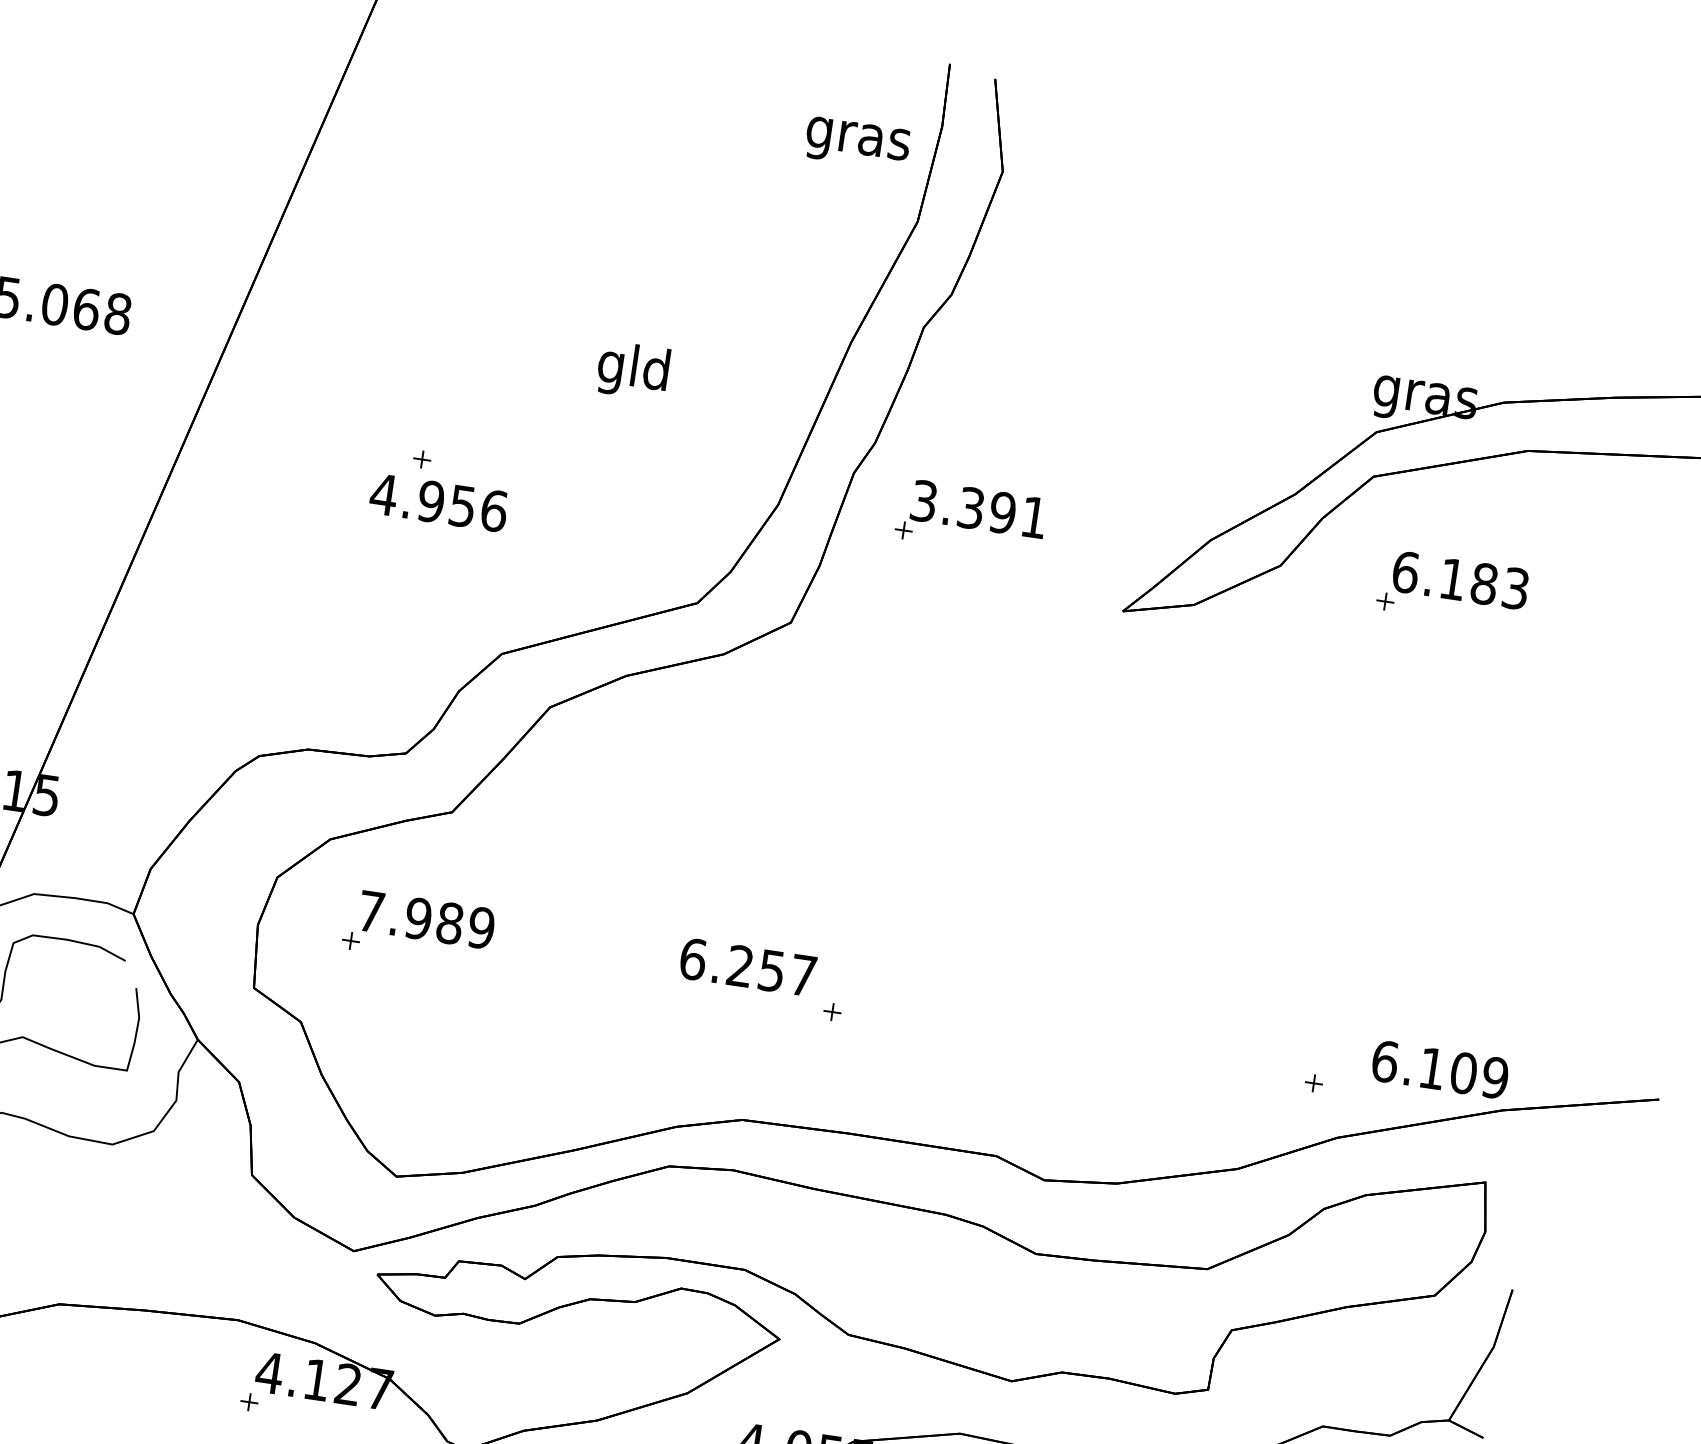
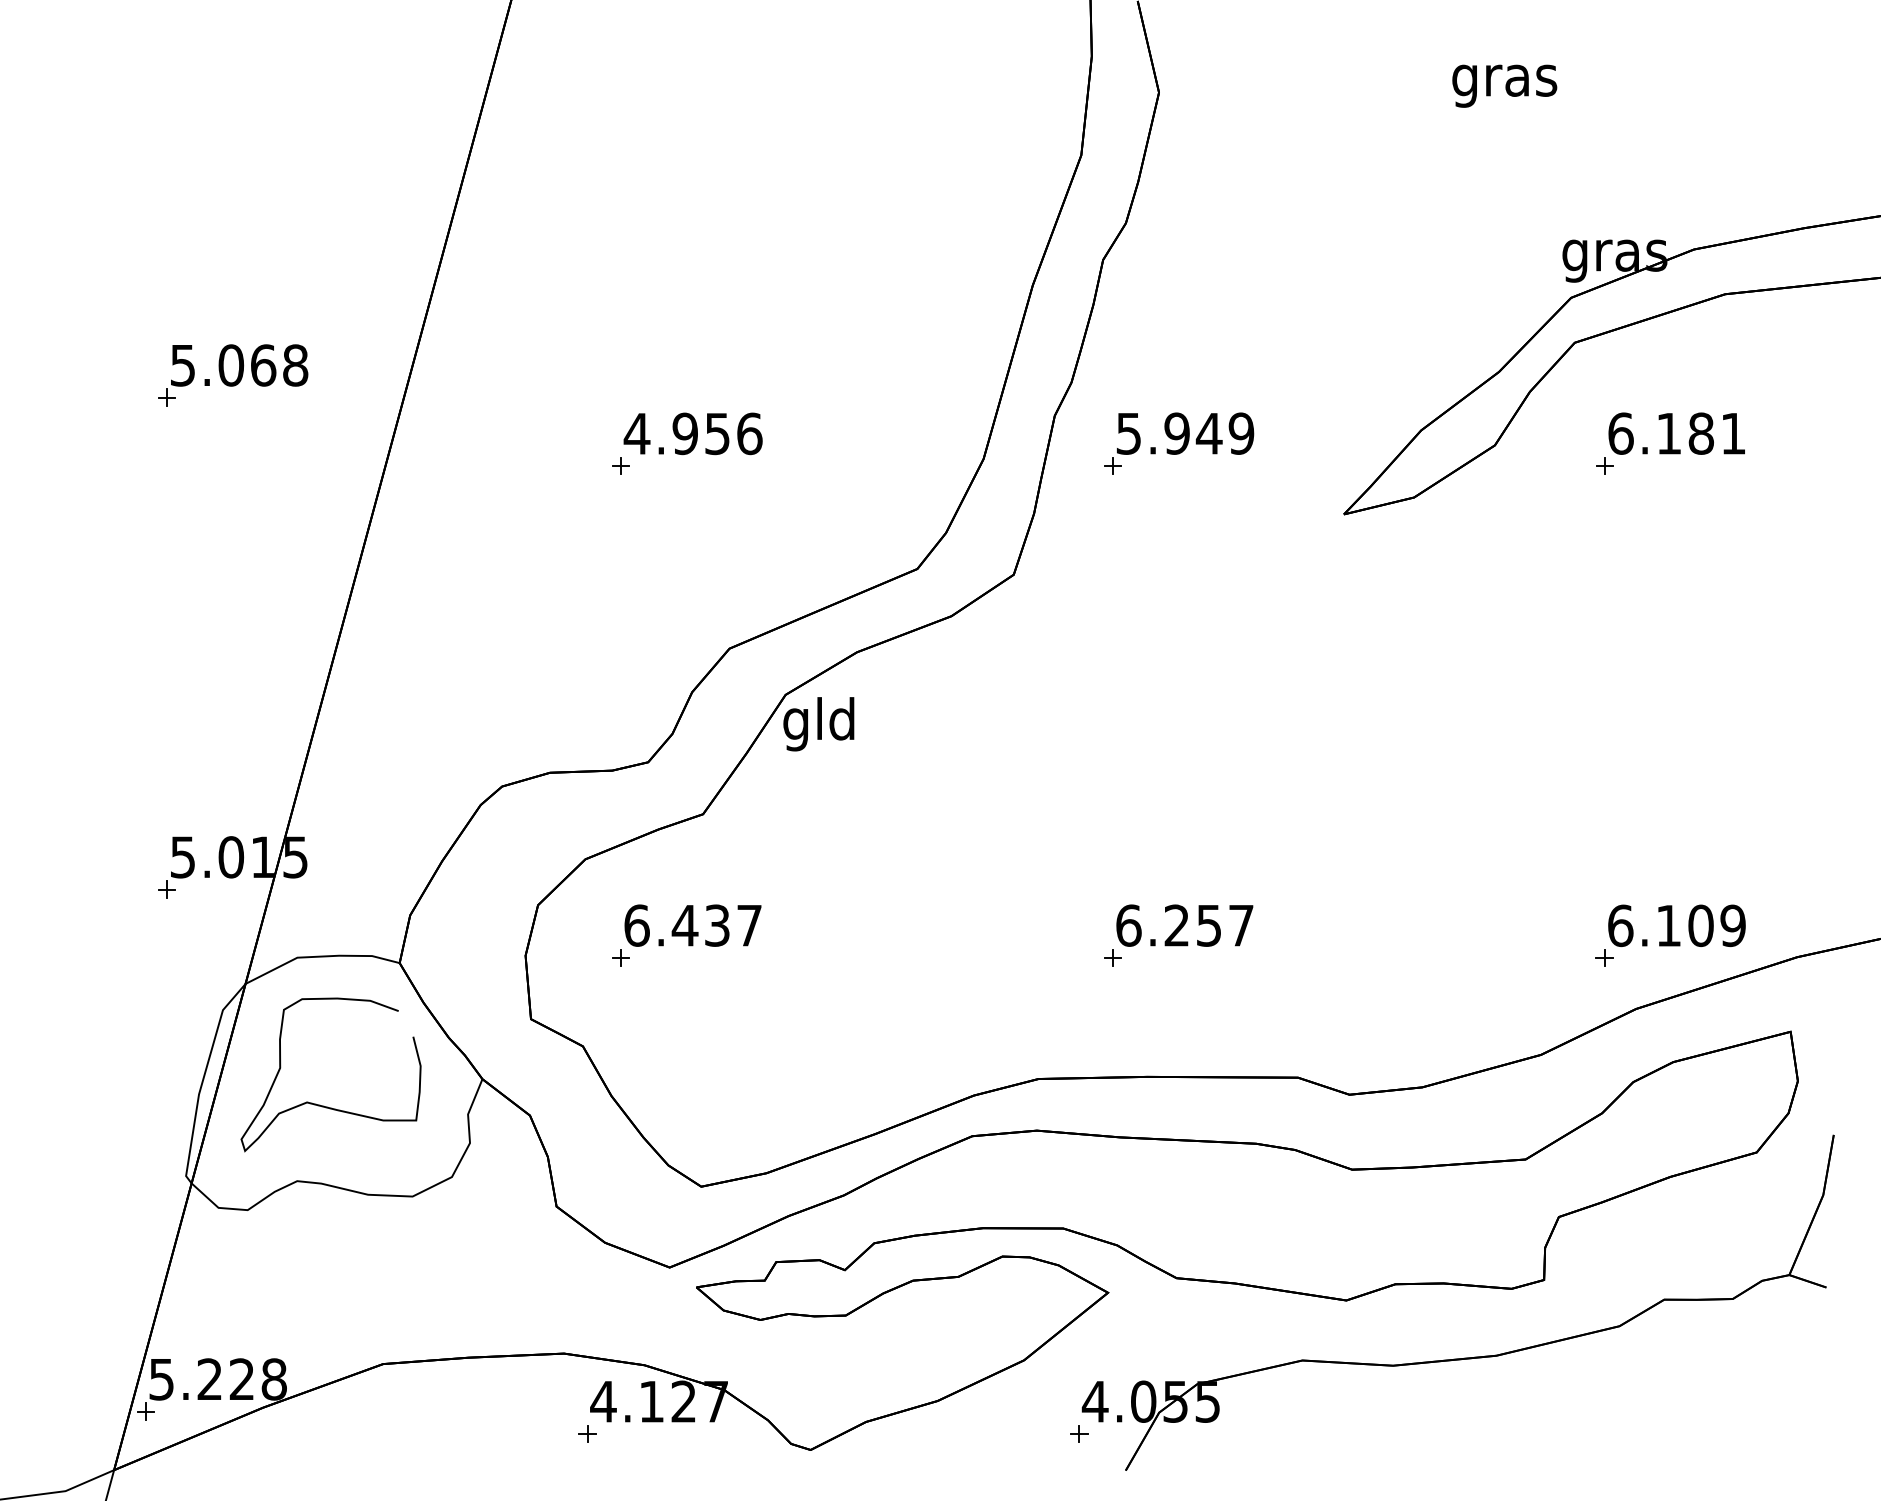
text: (857, 143) -> (1504, 85), moved
text: (632, 371) -> (818, 724), moved
text: (438, 502) -> (692, 433), moved
text: (979, 509) -> (1185, 433), 3.391 -> 5.949
text: (1515, 588) -> (1733, 433), 6.183 -> 6.181
text: (426, 919) -> (693, 925), 7.989 -> 6.437
text: (747, 967) -> (1184, 925), moved
text: (1439, 1069) -> (1676, 925), moved

